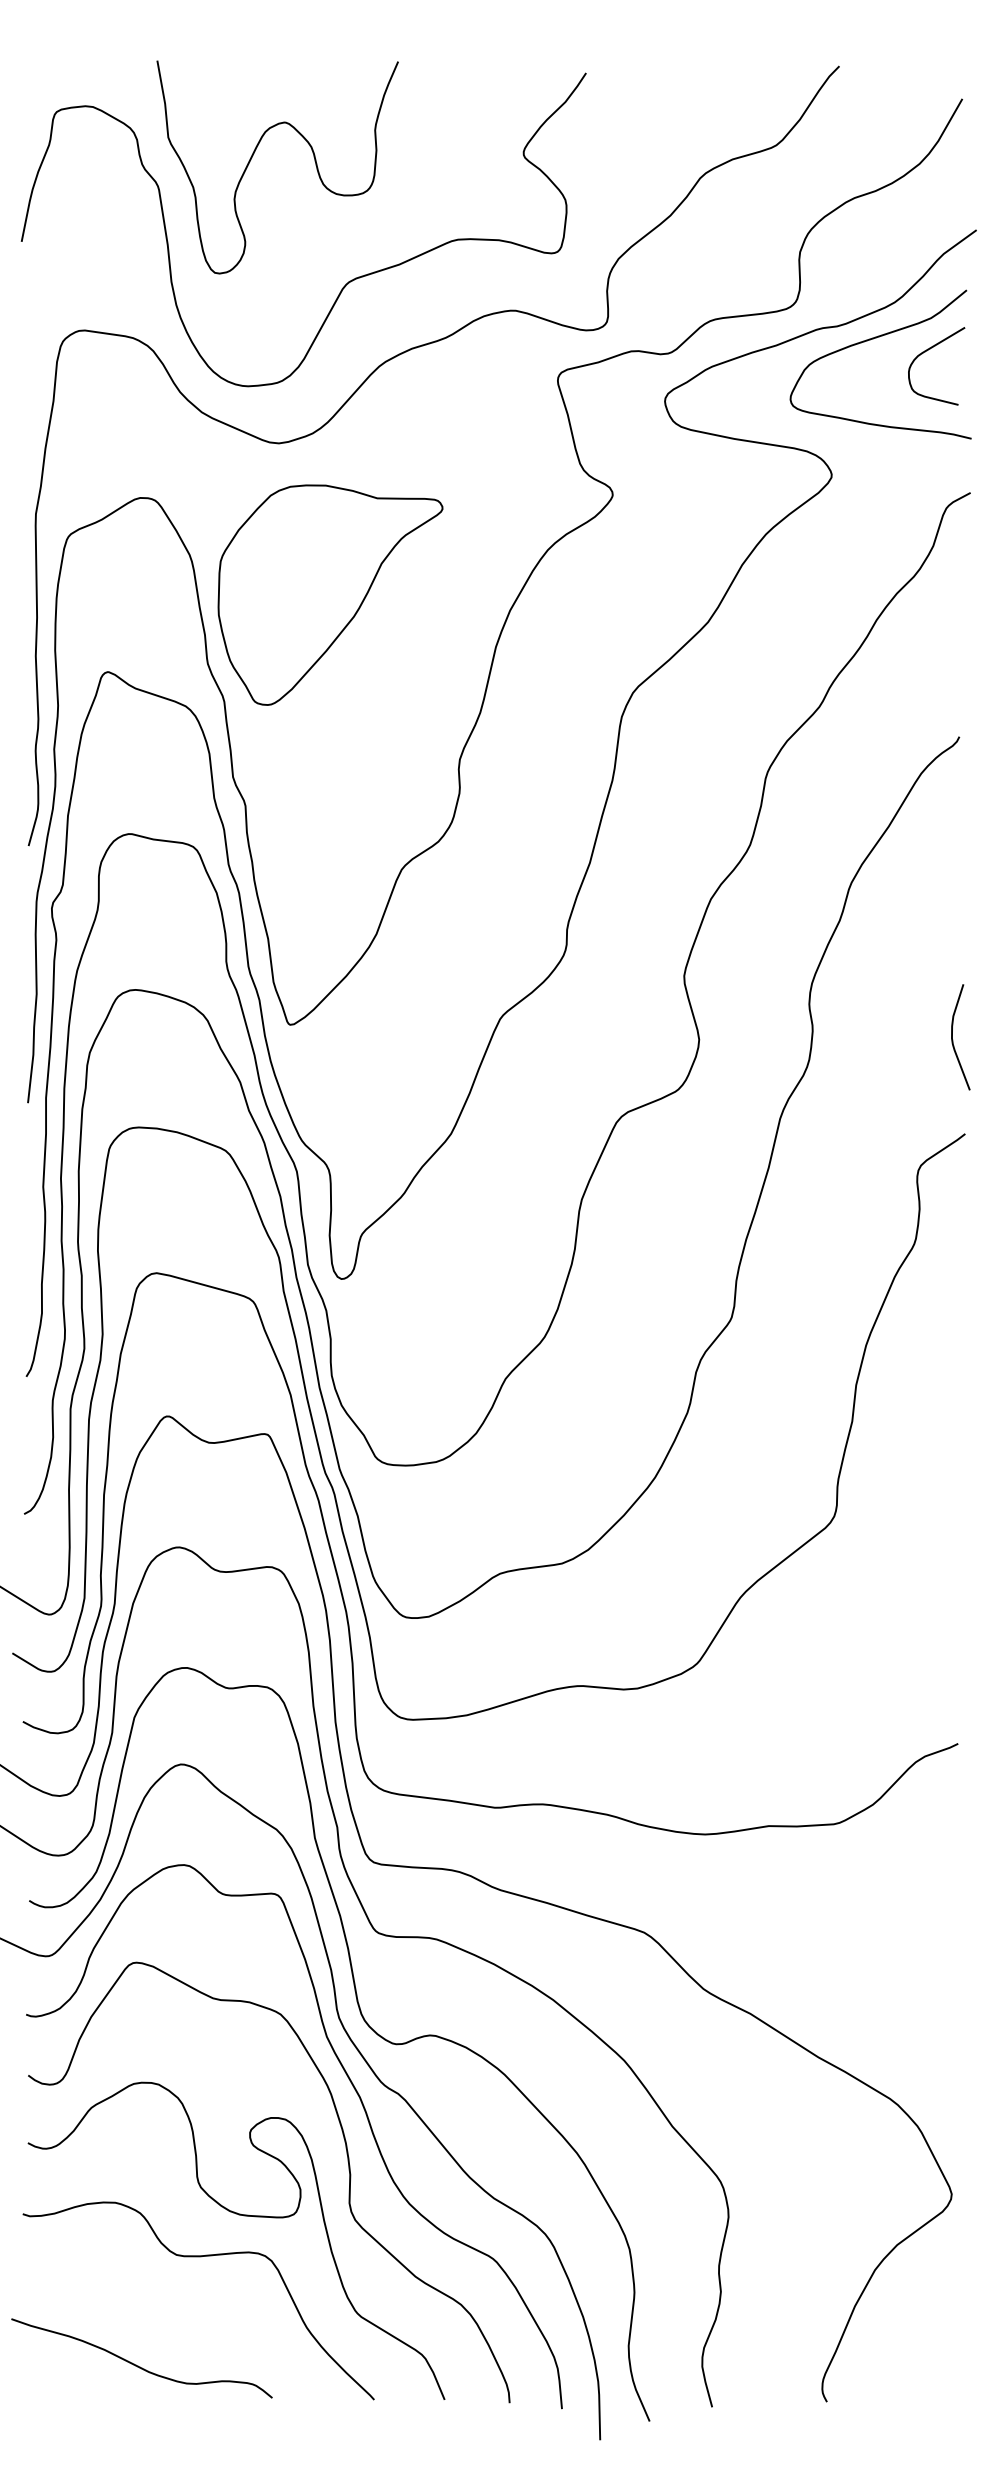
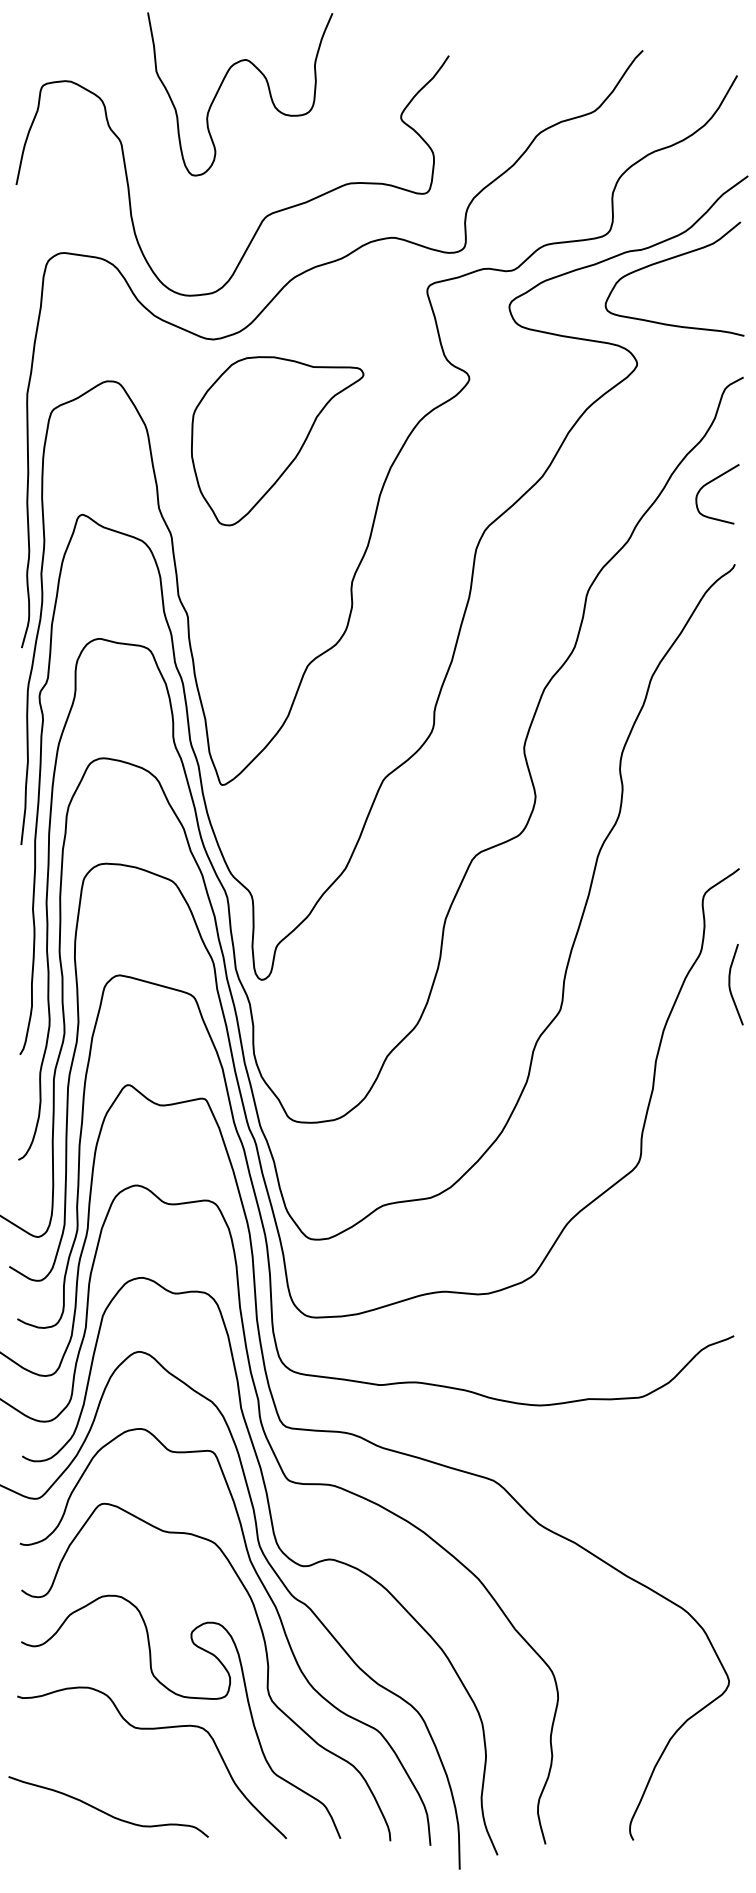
curve: (253, 155) -> (221, 85), moved
curve: (927, 351) -> (710, 482), moved
part: (330, 594) -> (277, 440), moved
curve: (953, 1040) -> (730, 987), moved

